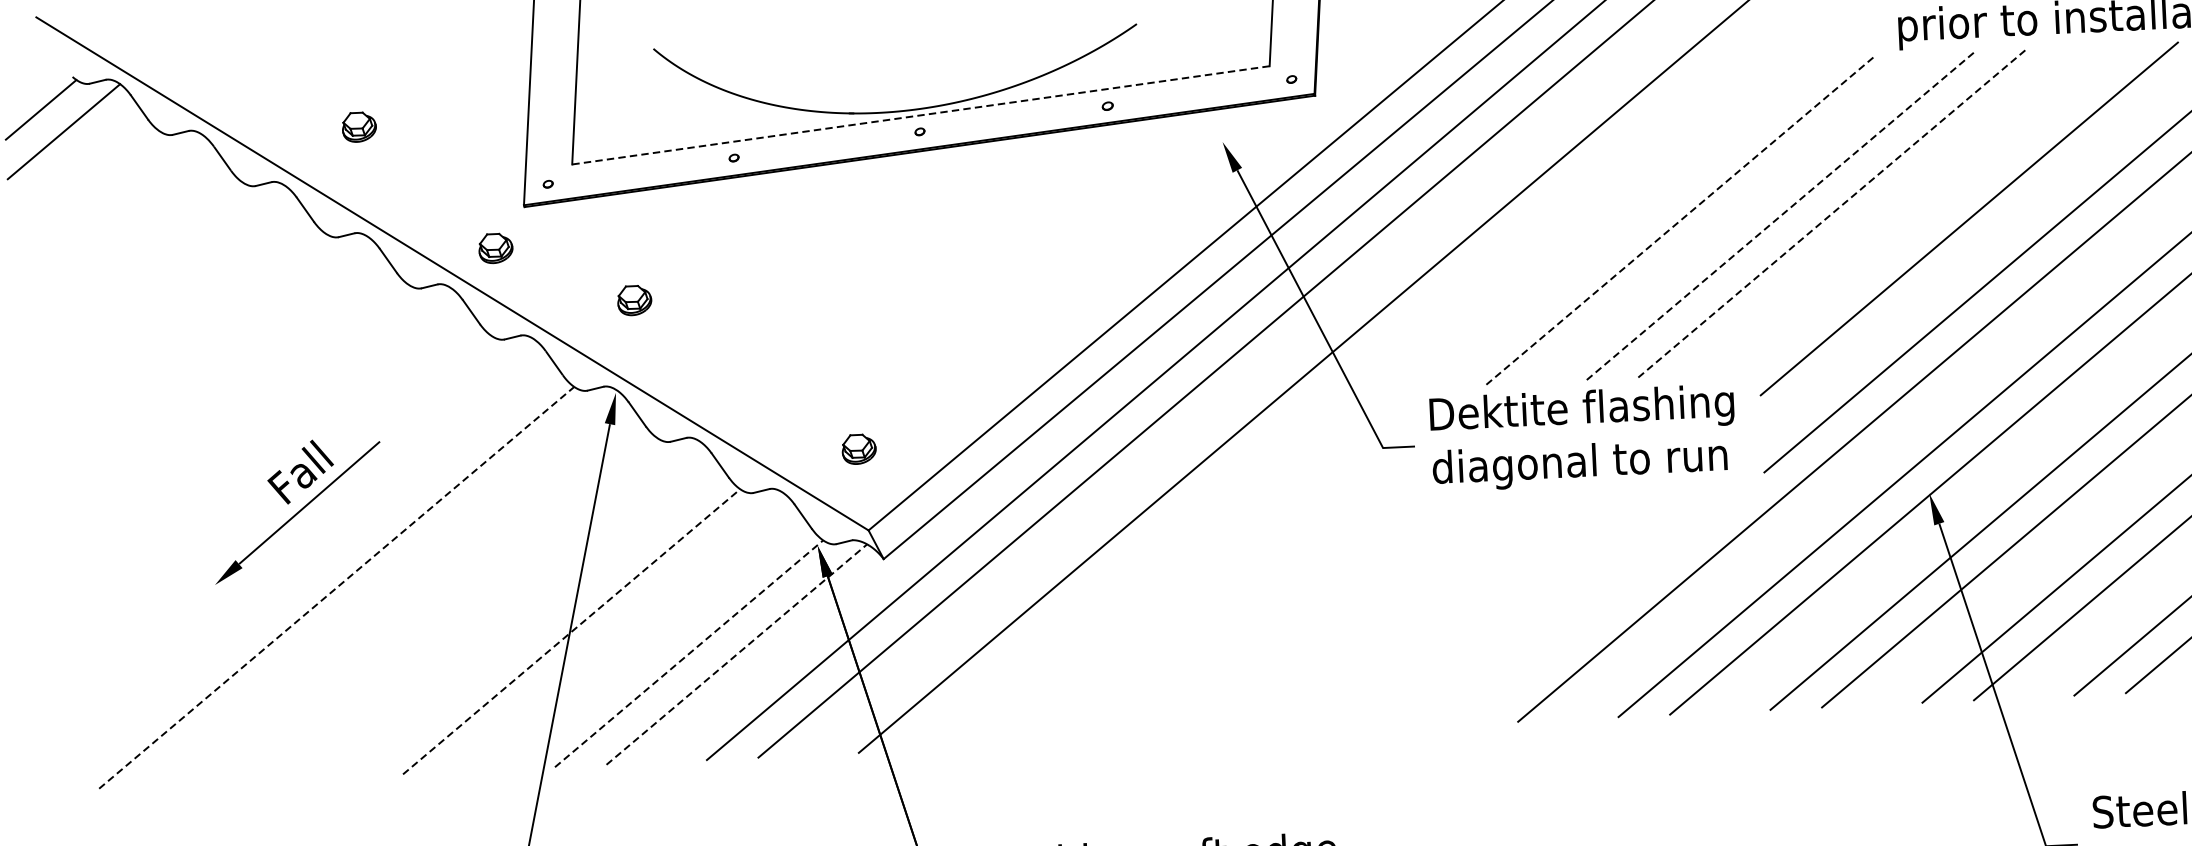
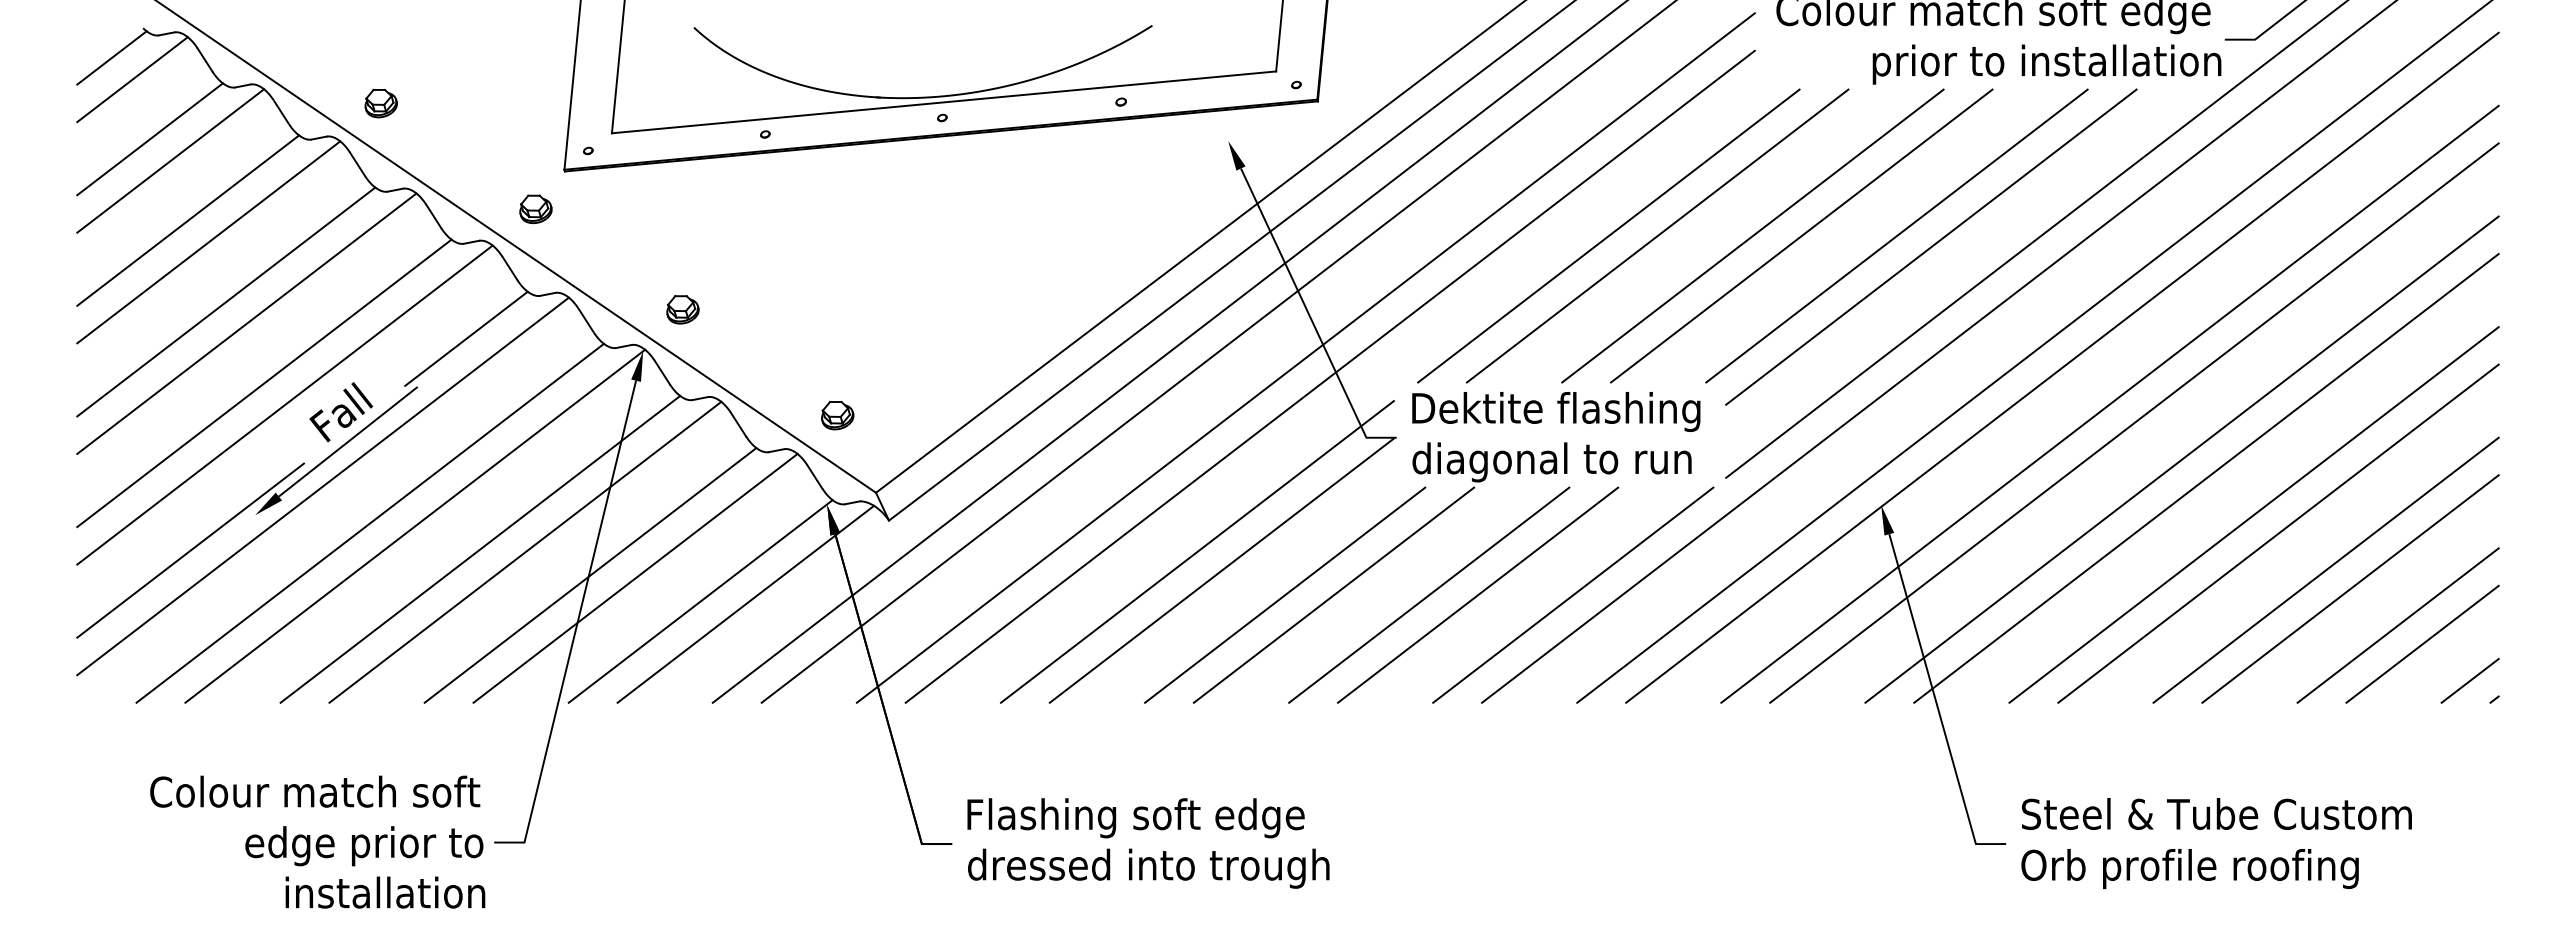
line: (921, 115) -> (944, 102), dashed -> solid
part: (358, 127) -> (380, 103), moved
line: (84, 194) -> (149, 139), added
line: (1932, 208) -> (1896, 235), added
line: (1832, 213) -> (1802, 235), dashed -> solid
line: (108, 215) -> (170, 160), added
line: (1781, 215) -> (1753, 235), dashed -> solid
line: (1681, 220) -> (1658, 235), dashed -> solid
line: (1628, 222) -> (1608, 235), added
line: (129, 277) -> (188, 220), added
line: (152, 299) -> (208, 242), added
part: (634, 300) -> (682, 309), moved
line: (174, 361) -> (226, 301), added
line: (196, 383) -> (246, 323), added
line: (1341, 385) -> (1329, 376), added
line: (429, 388) -> (466, 338), added
line: (218, 445) -> (264, 383), added
part: (858, 449) -> (837, 415), moved
line: (240, 466) -> (284, 404), added
line: (284, 551) -> (322, 486), added
line: (1209, 576) -> (1196, 551), added
line: (337, 587) -> (370, 523), dashed -> solid
line: (384, 587) -> (415, 525), added
line: (1236, 595) -> (1221, 570), added
line: (1609, 603) -> (1573, 594), added
line: (1508, 607) -> (1477, 594), added
line: (454, 608) -> (480, 548), added
line: (501, 609) -> (525, 551), added
line: (1457, 610) -> (1429, 594), added
line: (1356, 614) -> (1333, 594), added
line: (1305, 617) -> (1285, 594), added
line: (148, 625) -> (190, 550), added
line: (571, 631) -> (590, 575), dashed -> solid
line: (619, 631) -> (635, 577), added
line: (689, 653) -> (701, 601), dashed -> solid
line: (736, 654) -> (745, 604), dashed -> solid

